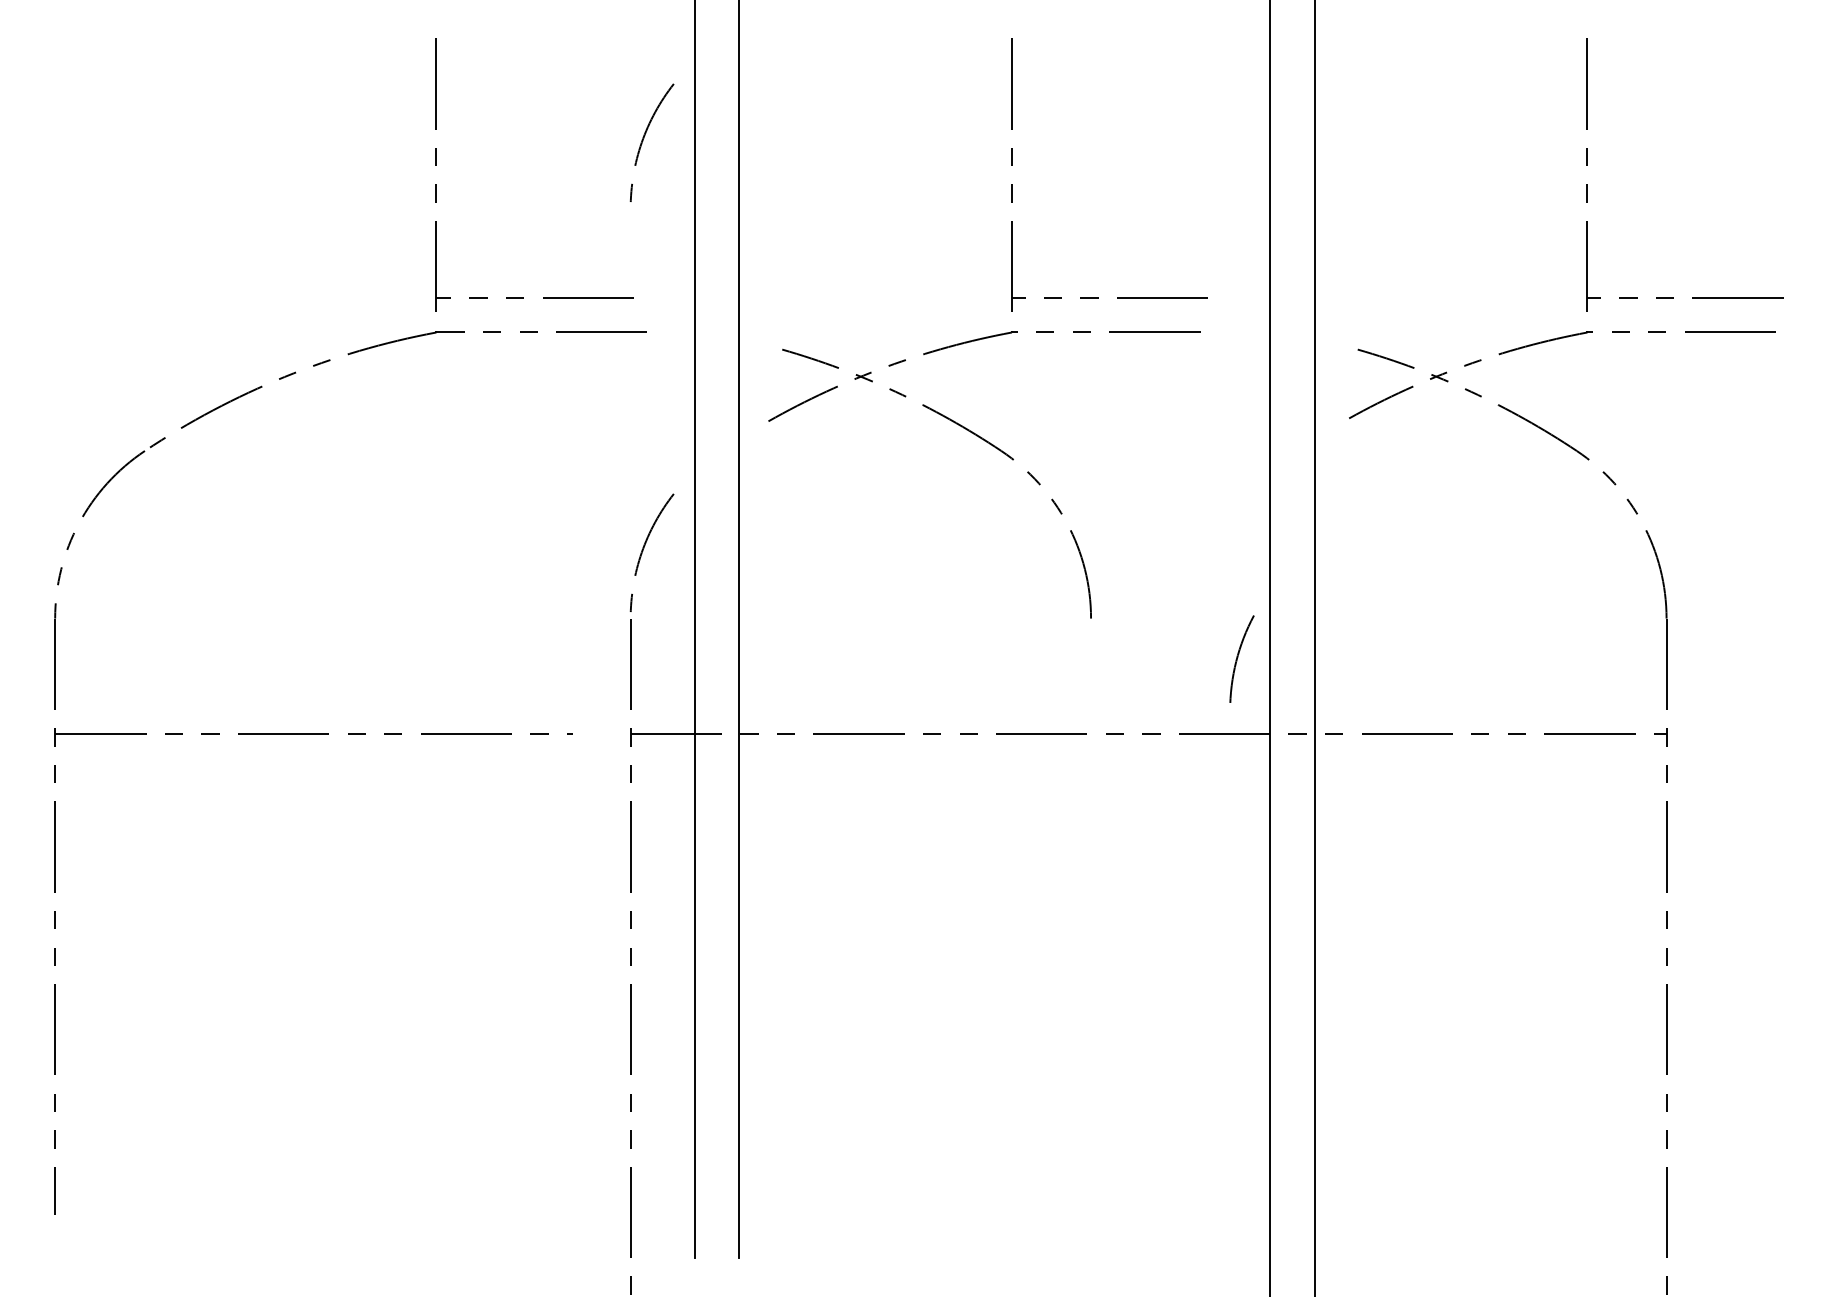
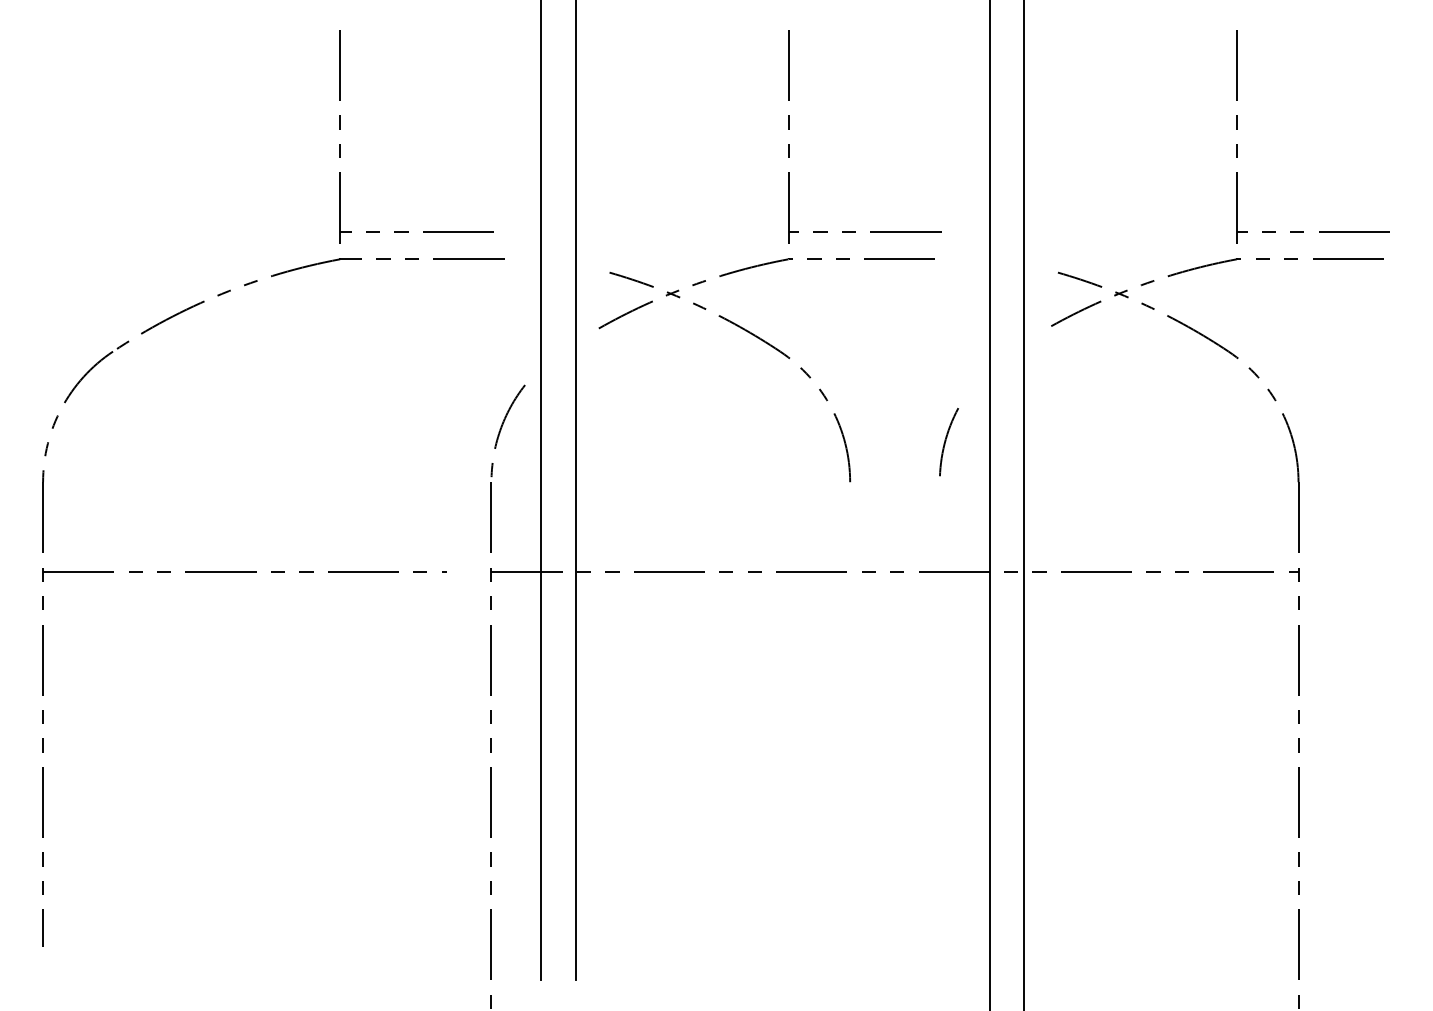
arc: (644, 138) -> (502, 108), removed
arc: (1238, 657) -> (946, 440), moved

